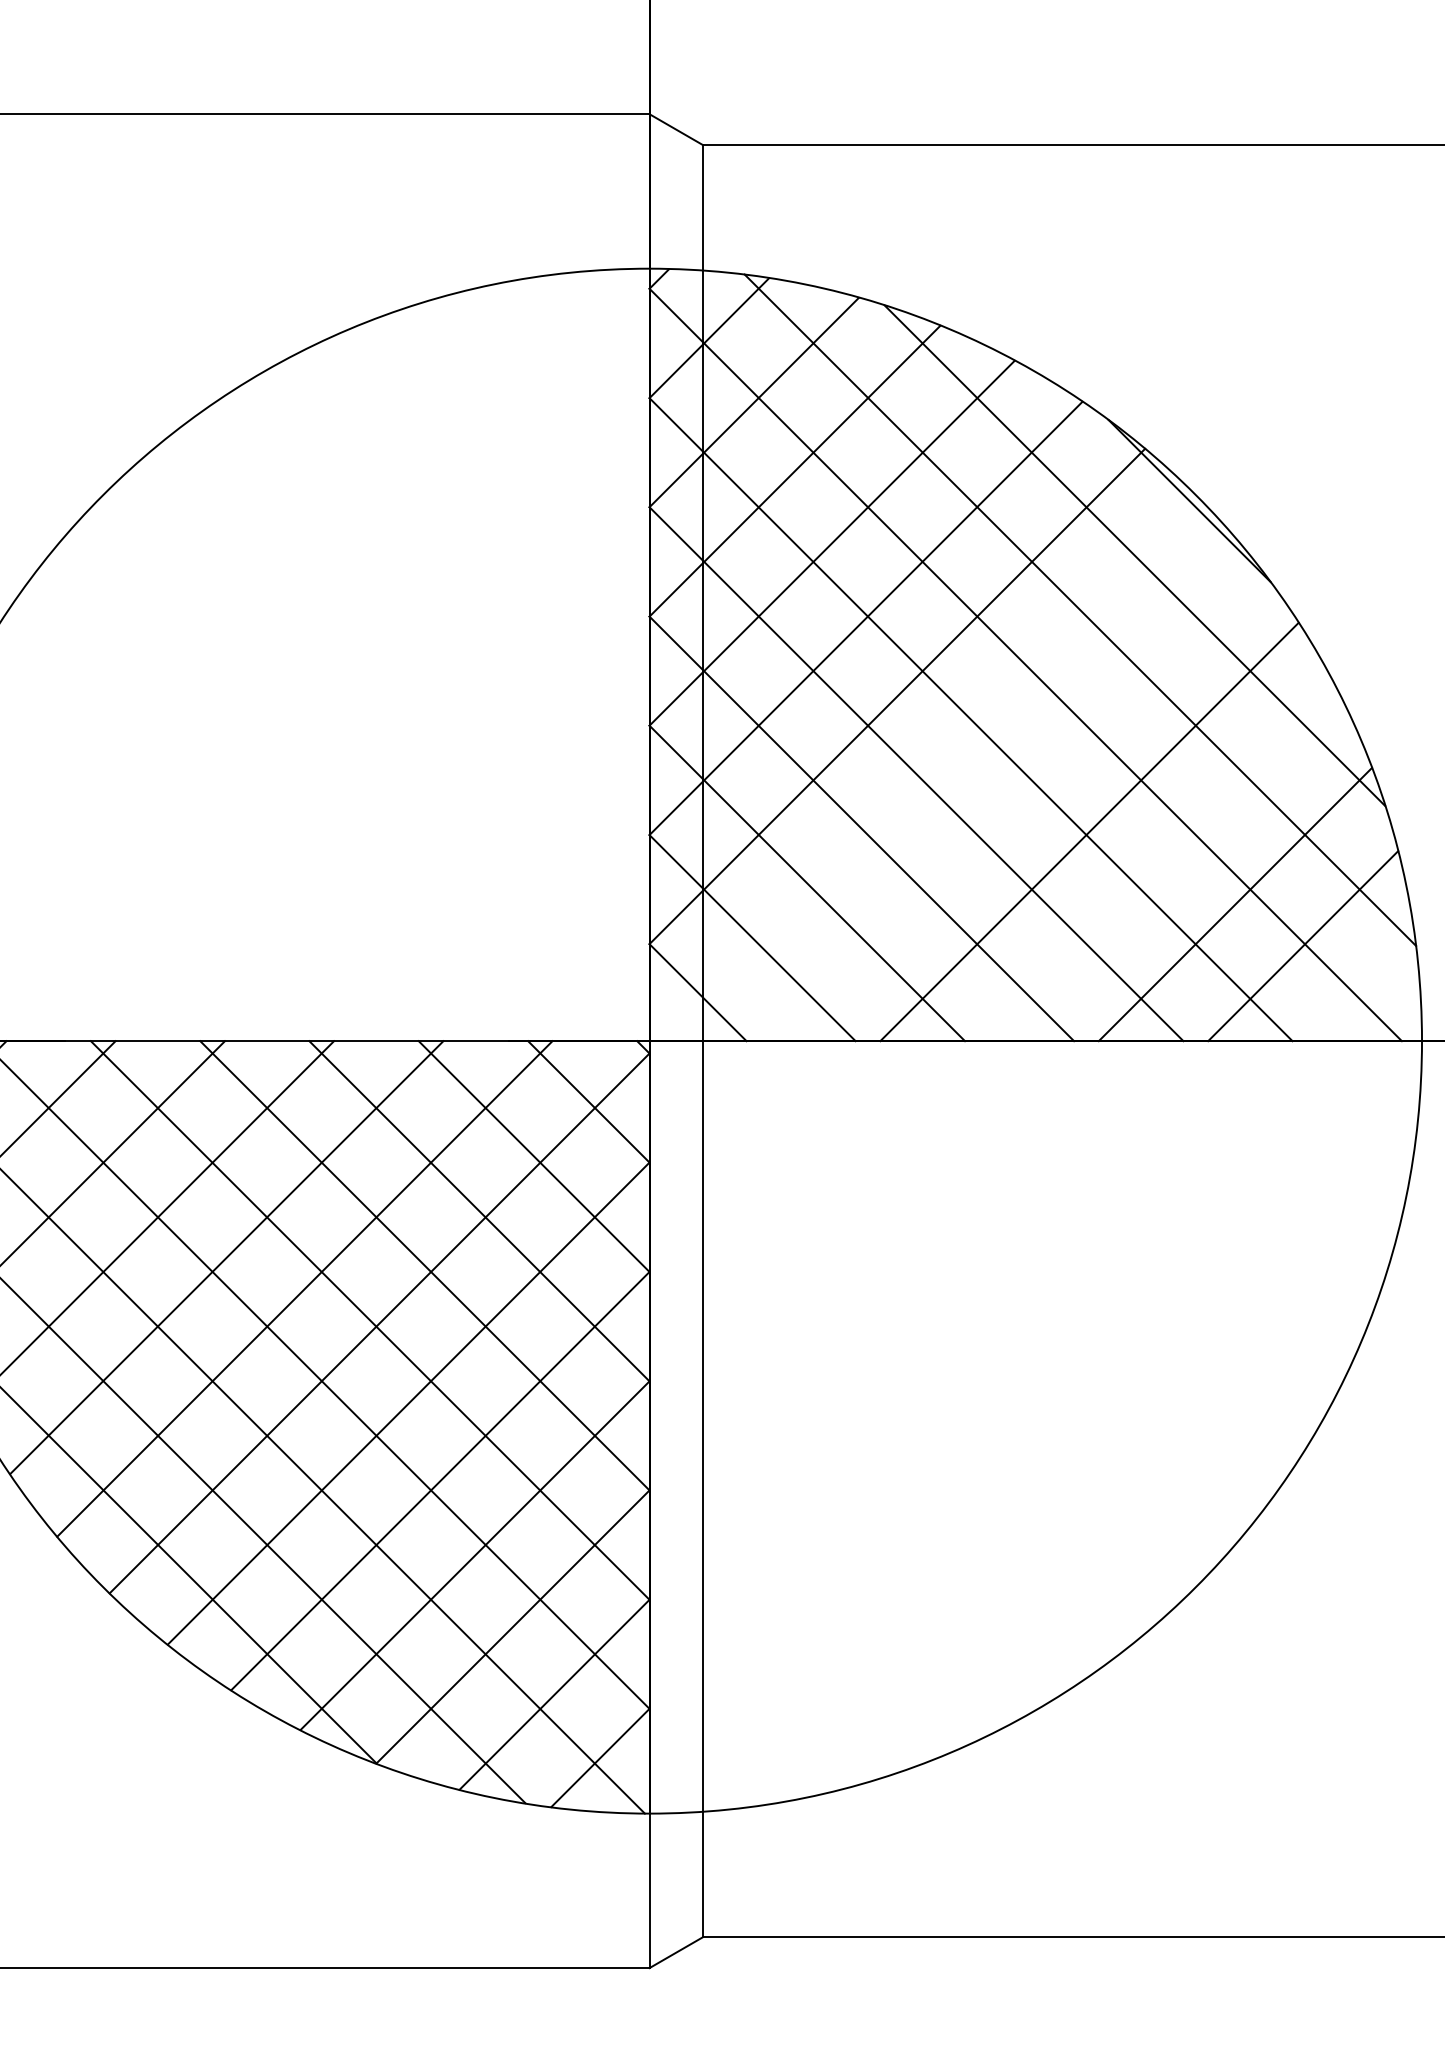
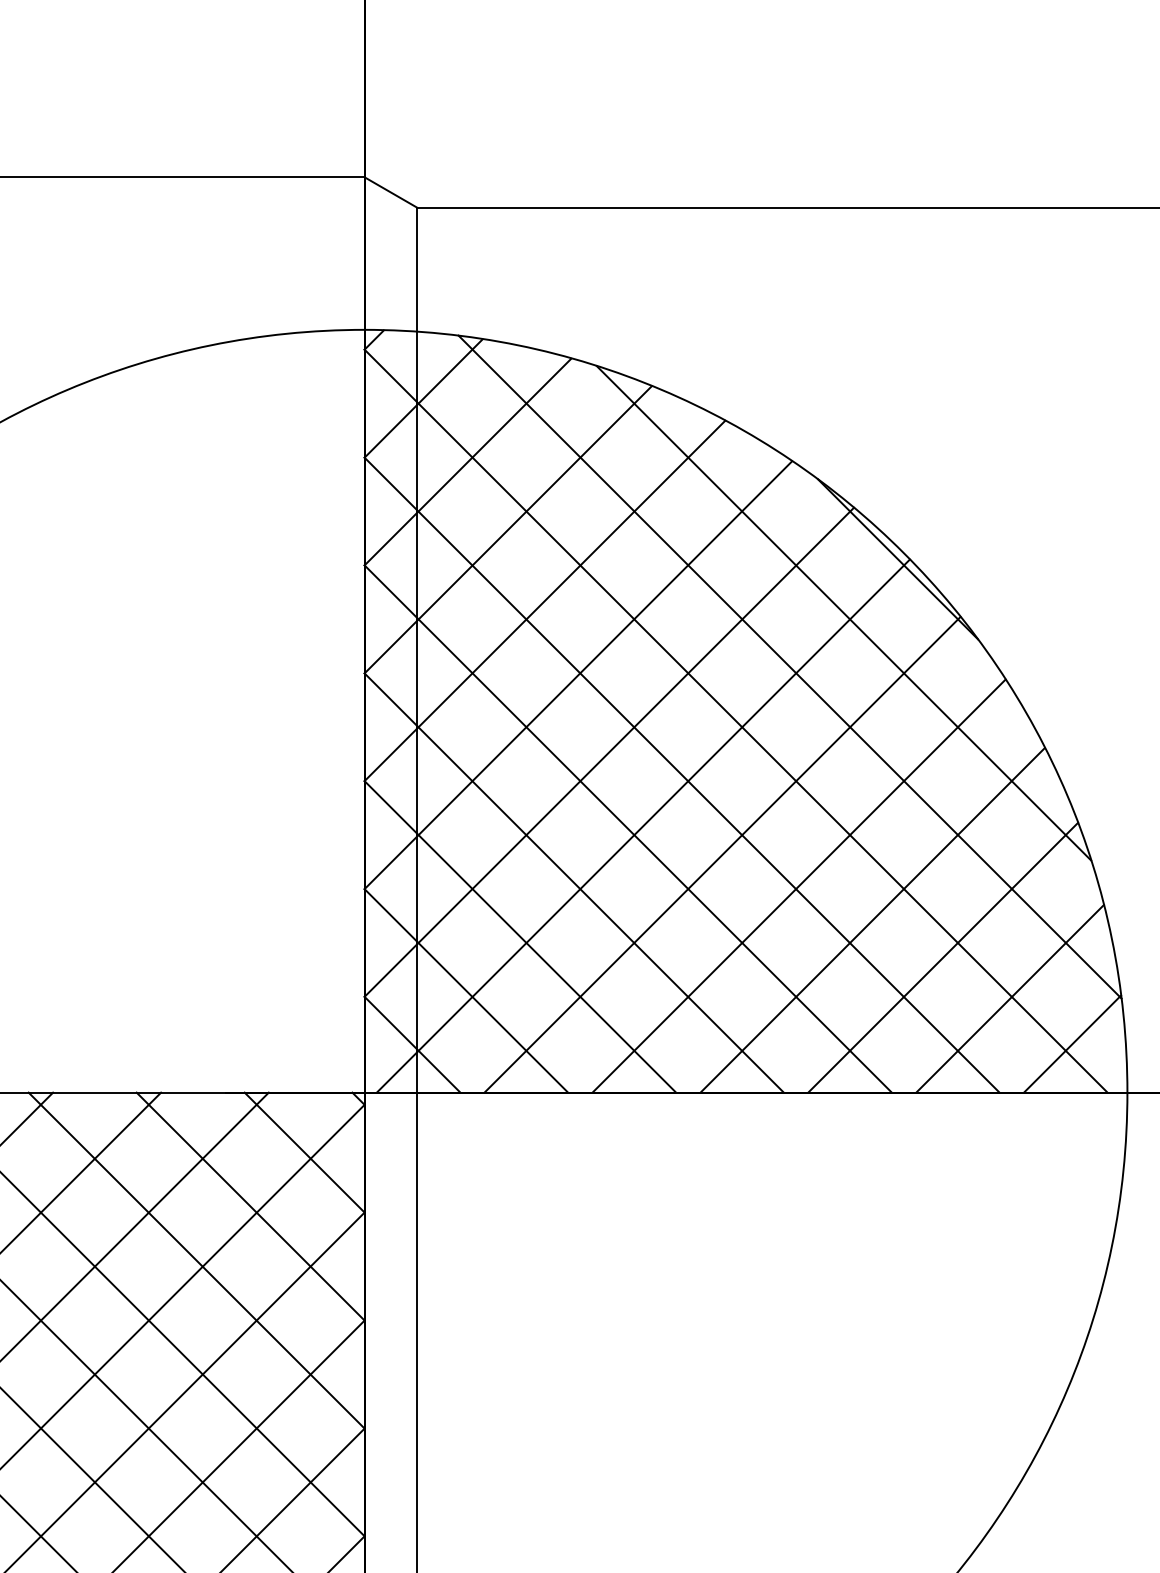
line: (931, 771) -> (643, 826), added
line: (1011, 800) -> (722, 855), added
line: (1163, 866) -> (872, 920), added
line: (1366, 991) -> (1072, 1043), added

